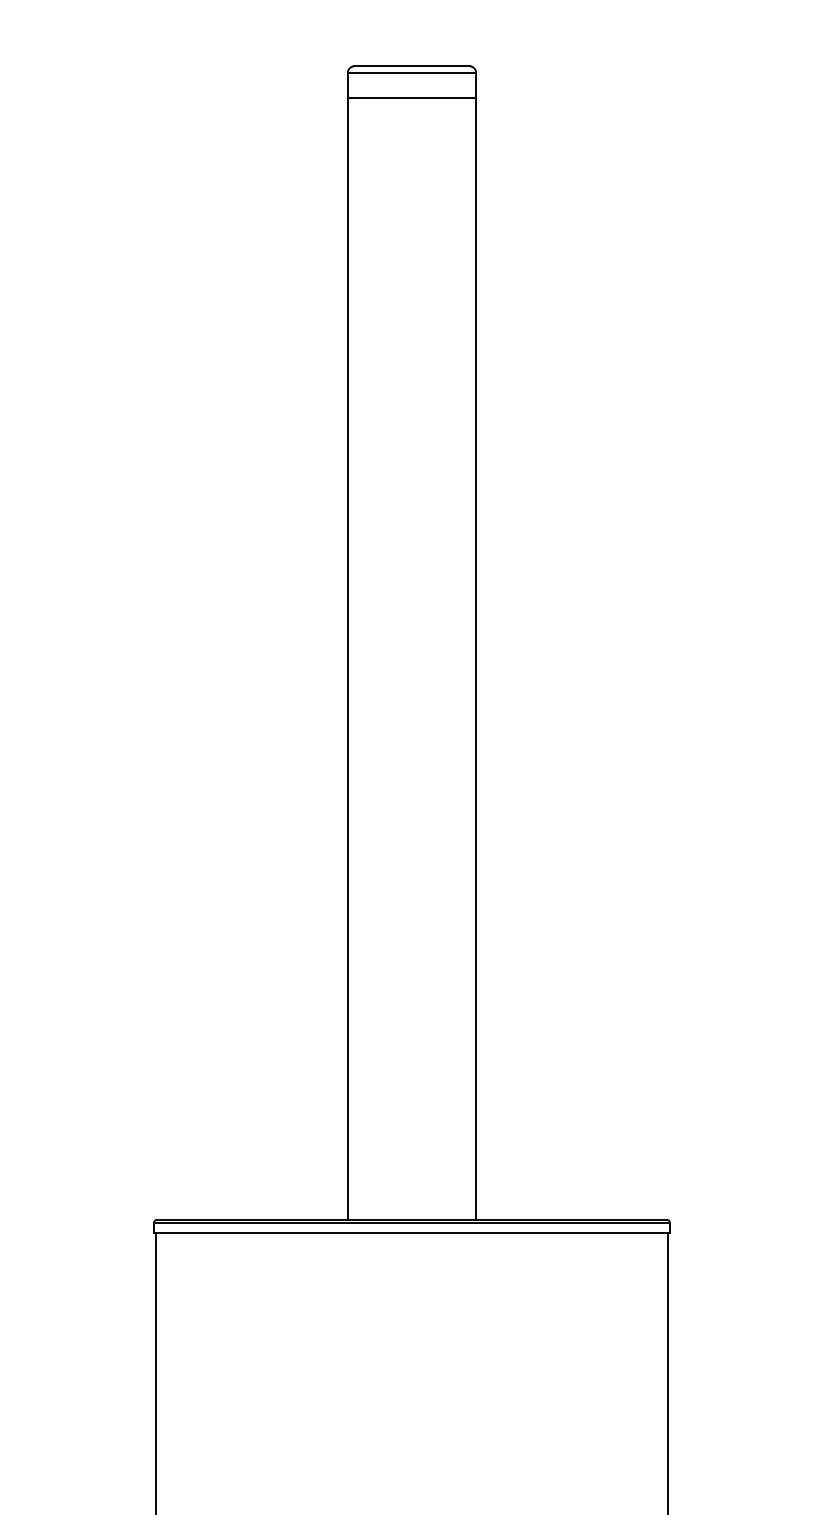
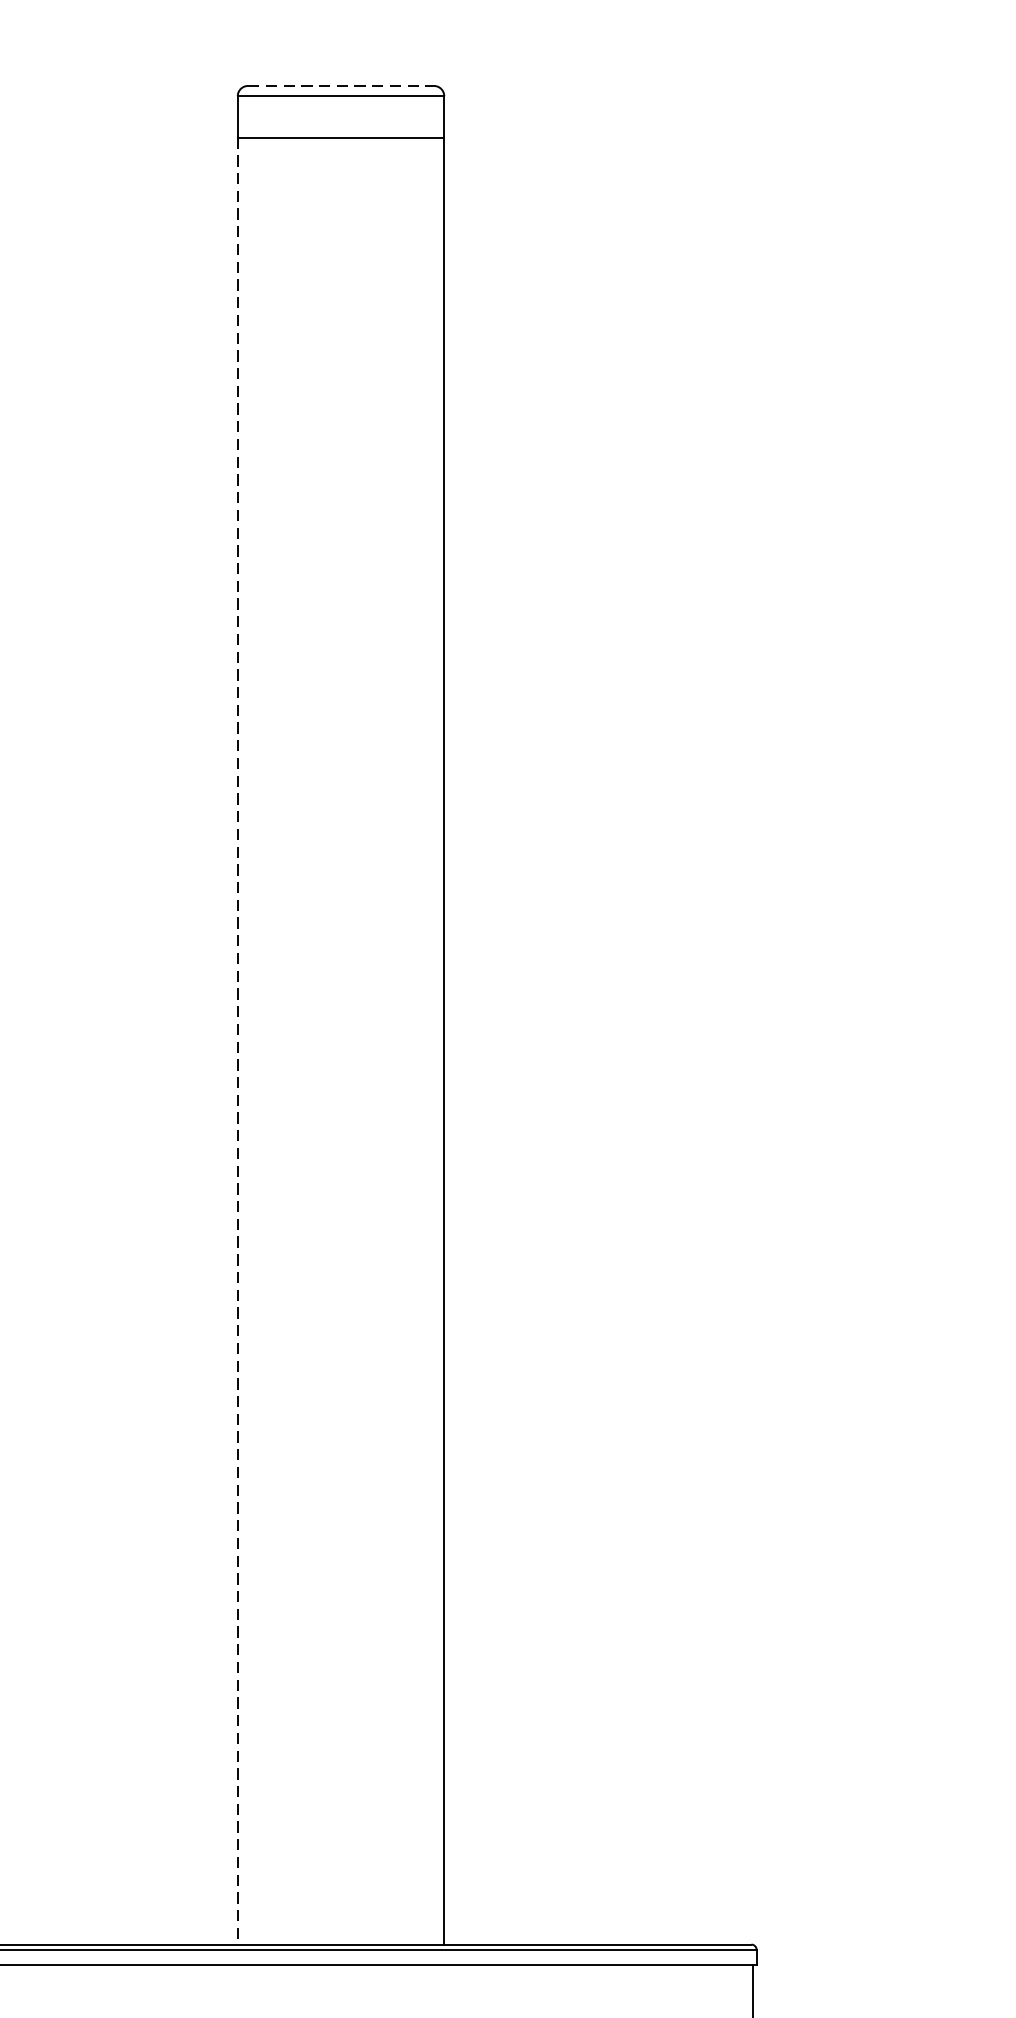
line: (412, 66) -> (341, 86), solid -> dashed
line: (347, 659) -> (237, 1041), solid -> dashed

